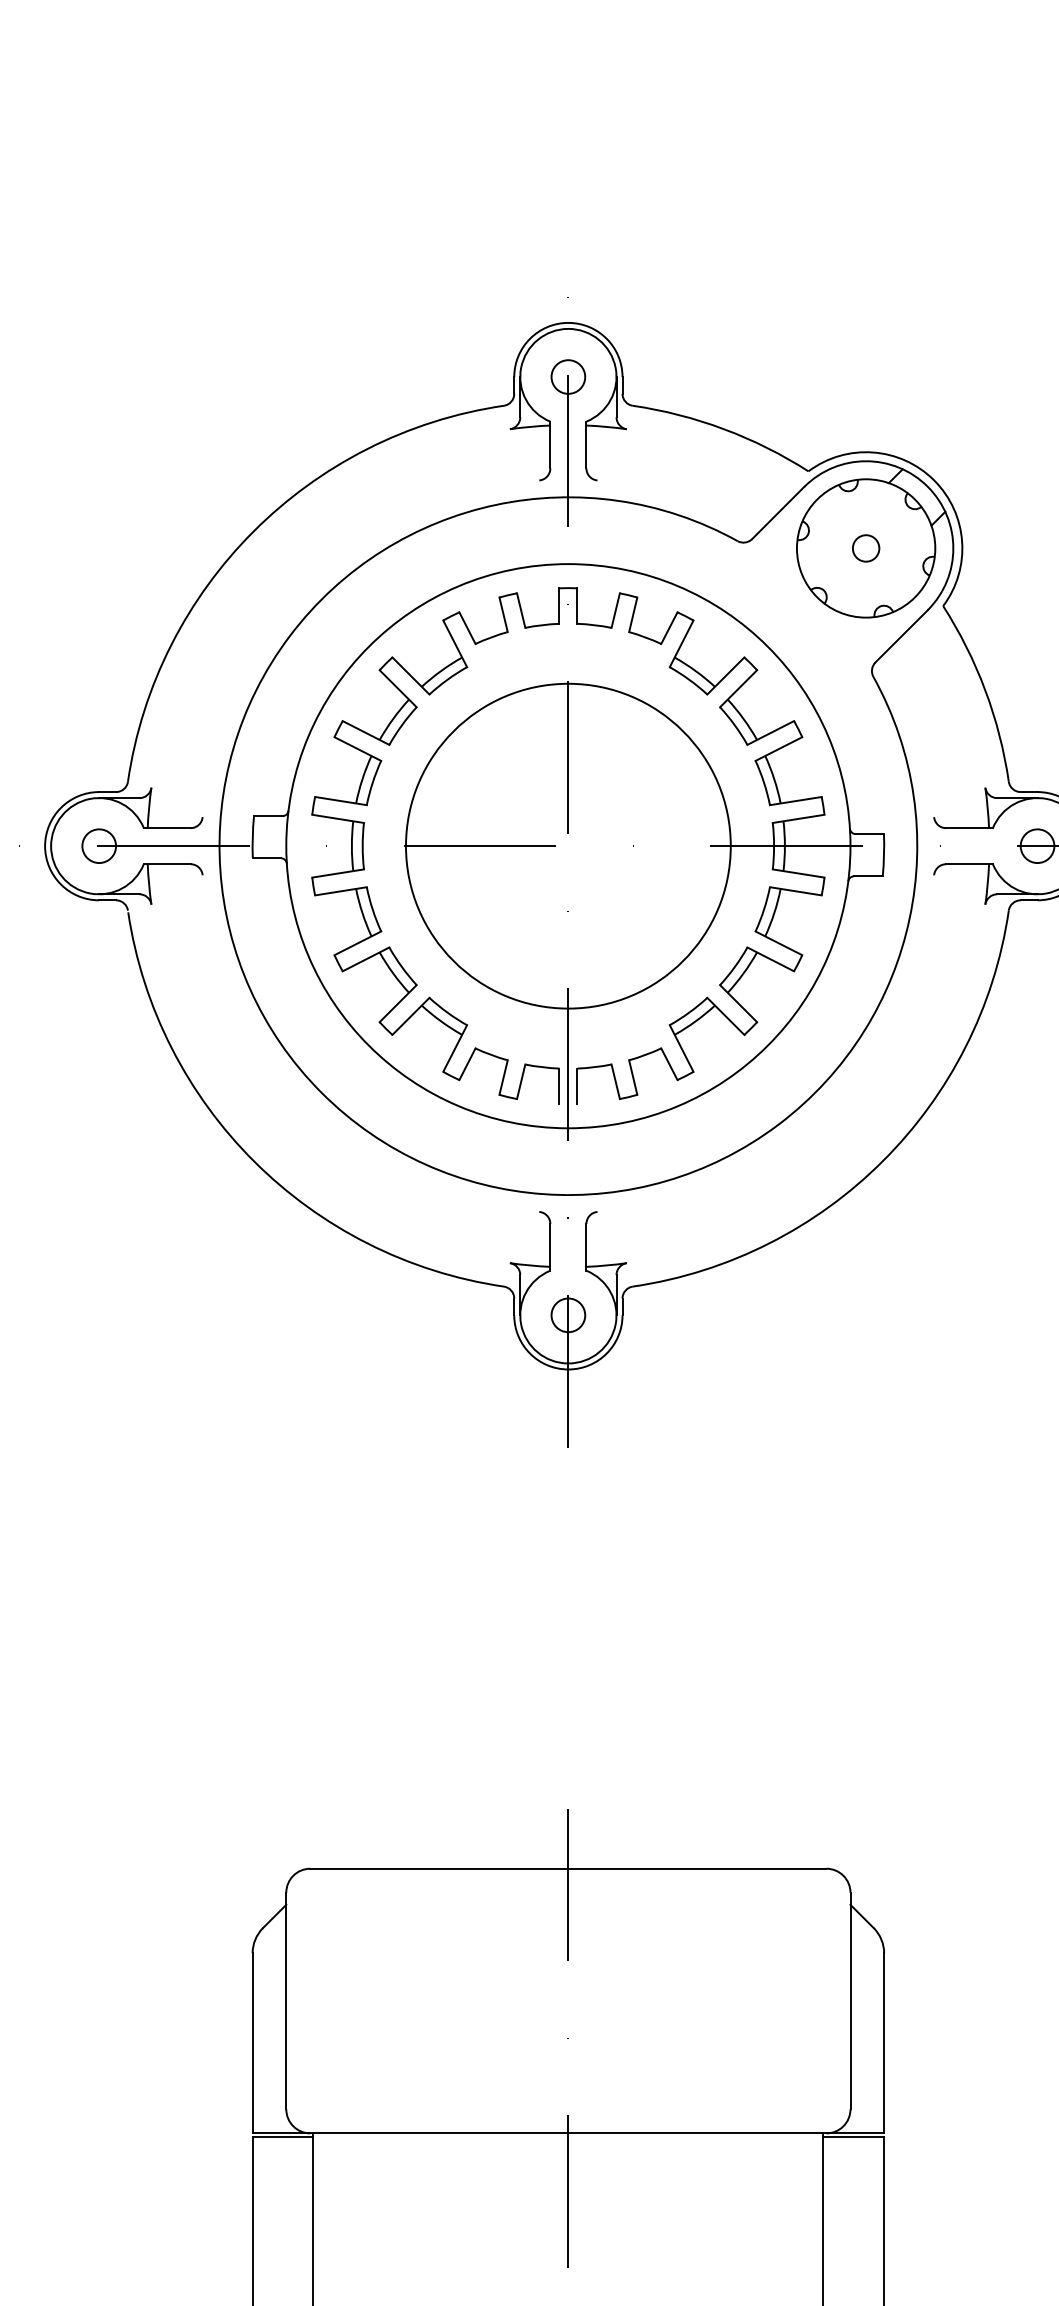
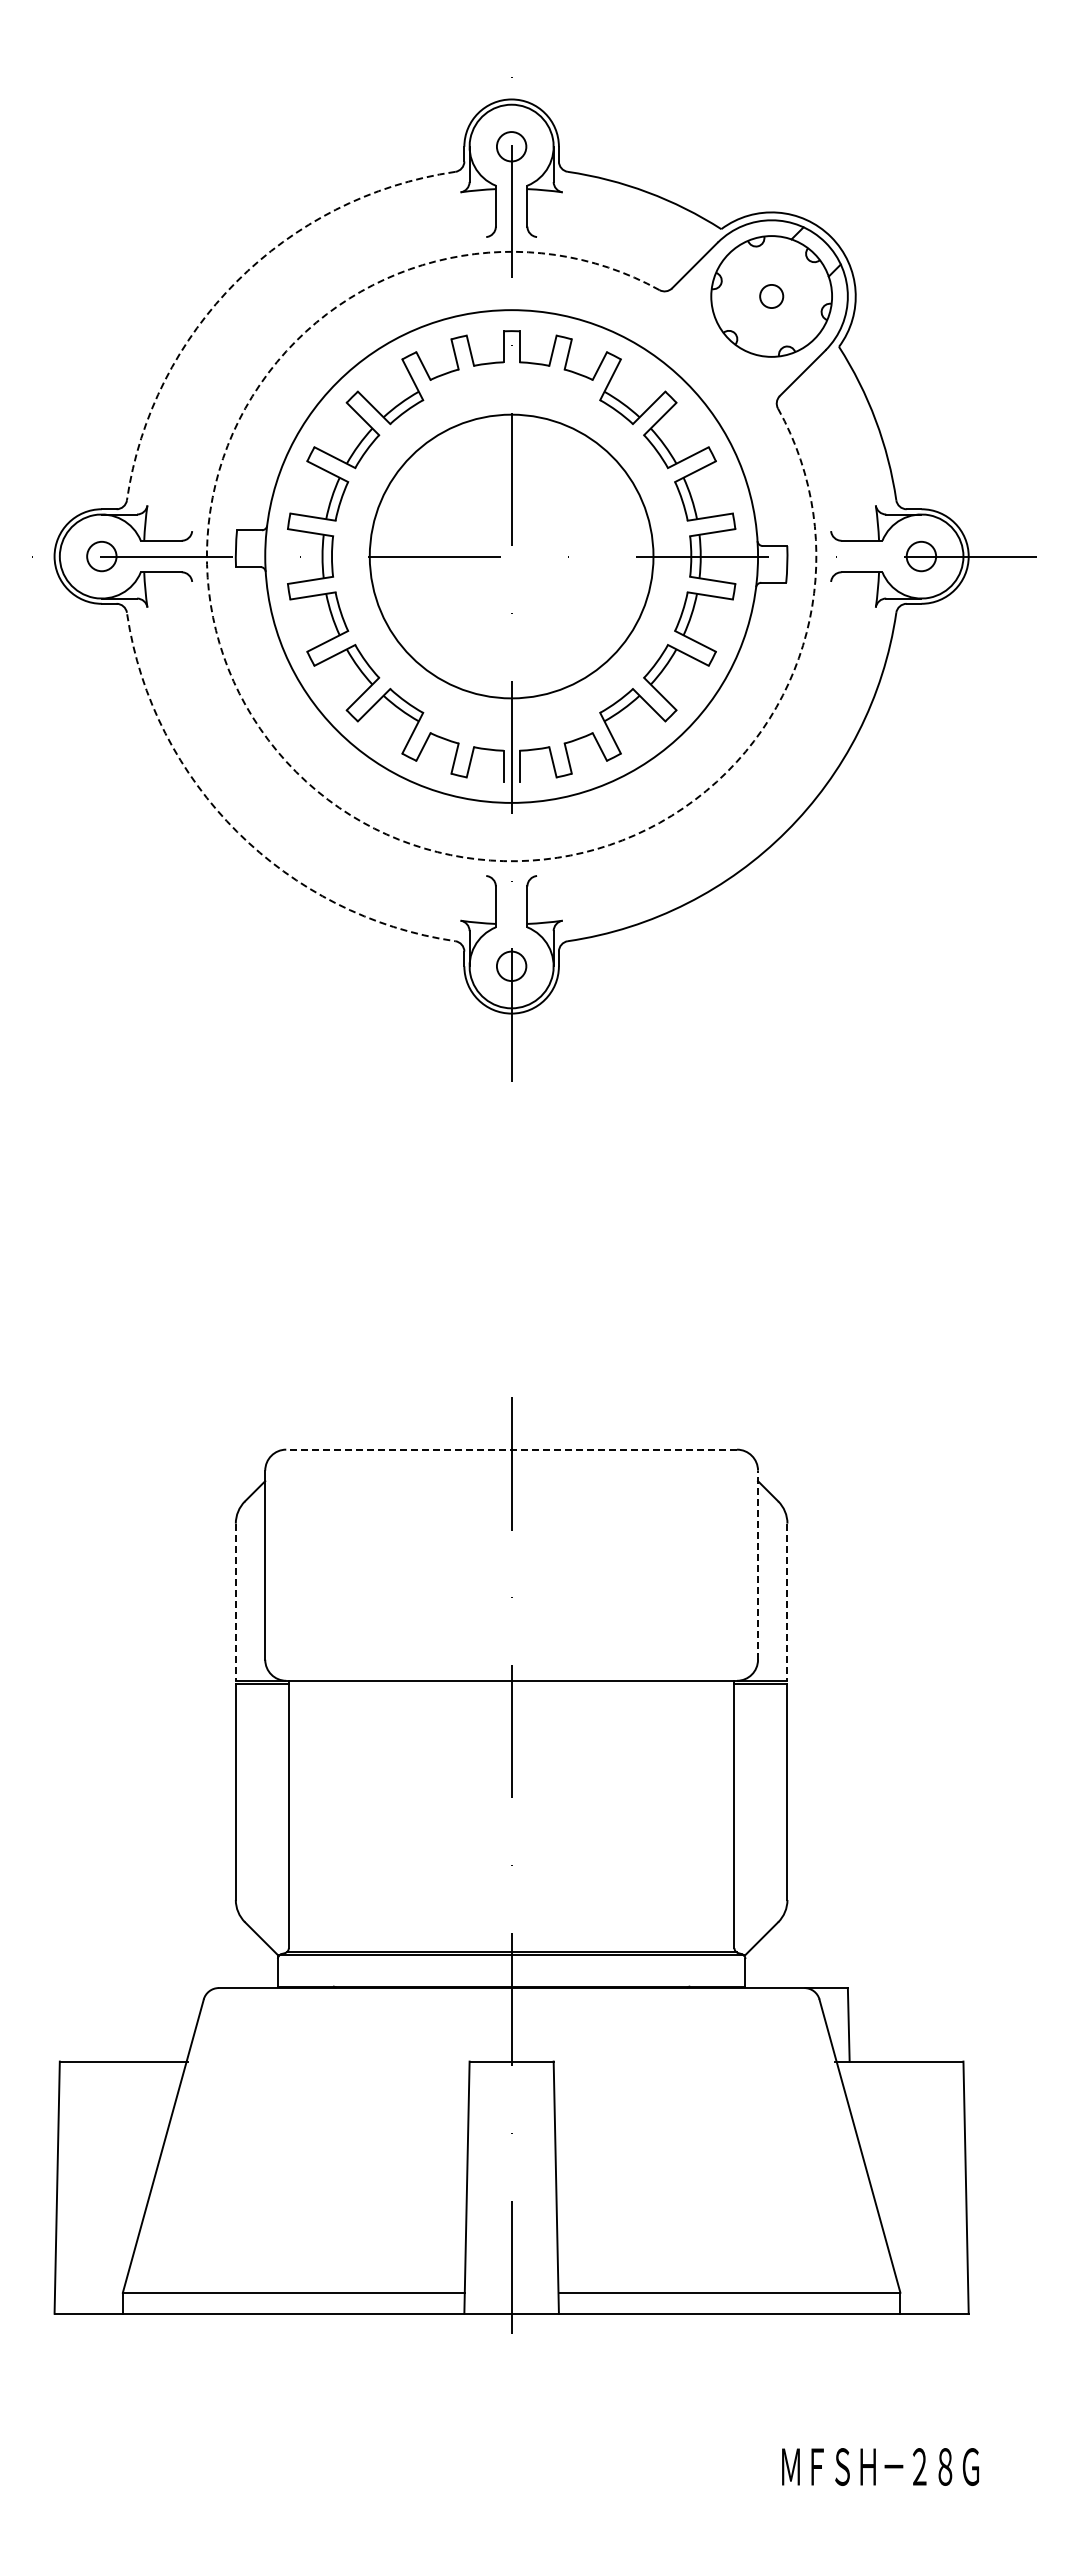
arc: (253, 531) -> (236, 281), solid -> dashed
arc: (322, 1093) -> (296, 772), solid -> dashed
arc: (254, 1161) -> (237, 831), solid -> dashed
line: (568, 1868) -> (511, 1449), solid -> dashed
line: (851, 2001) -> (758, 1565), solid -> dashed
line: (252, 2043) -> (235, 1602), solid -> dashed
line: (884, 2043) -> (787, 1602), solid -> dashed

